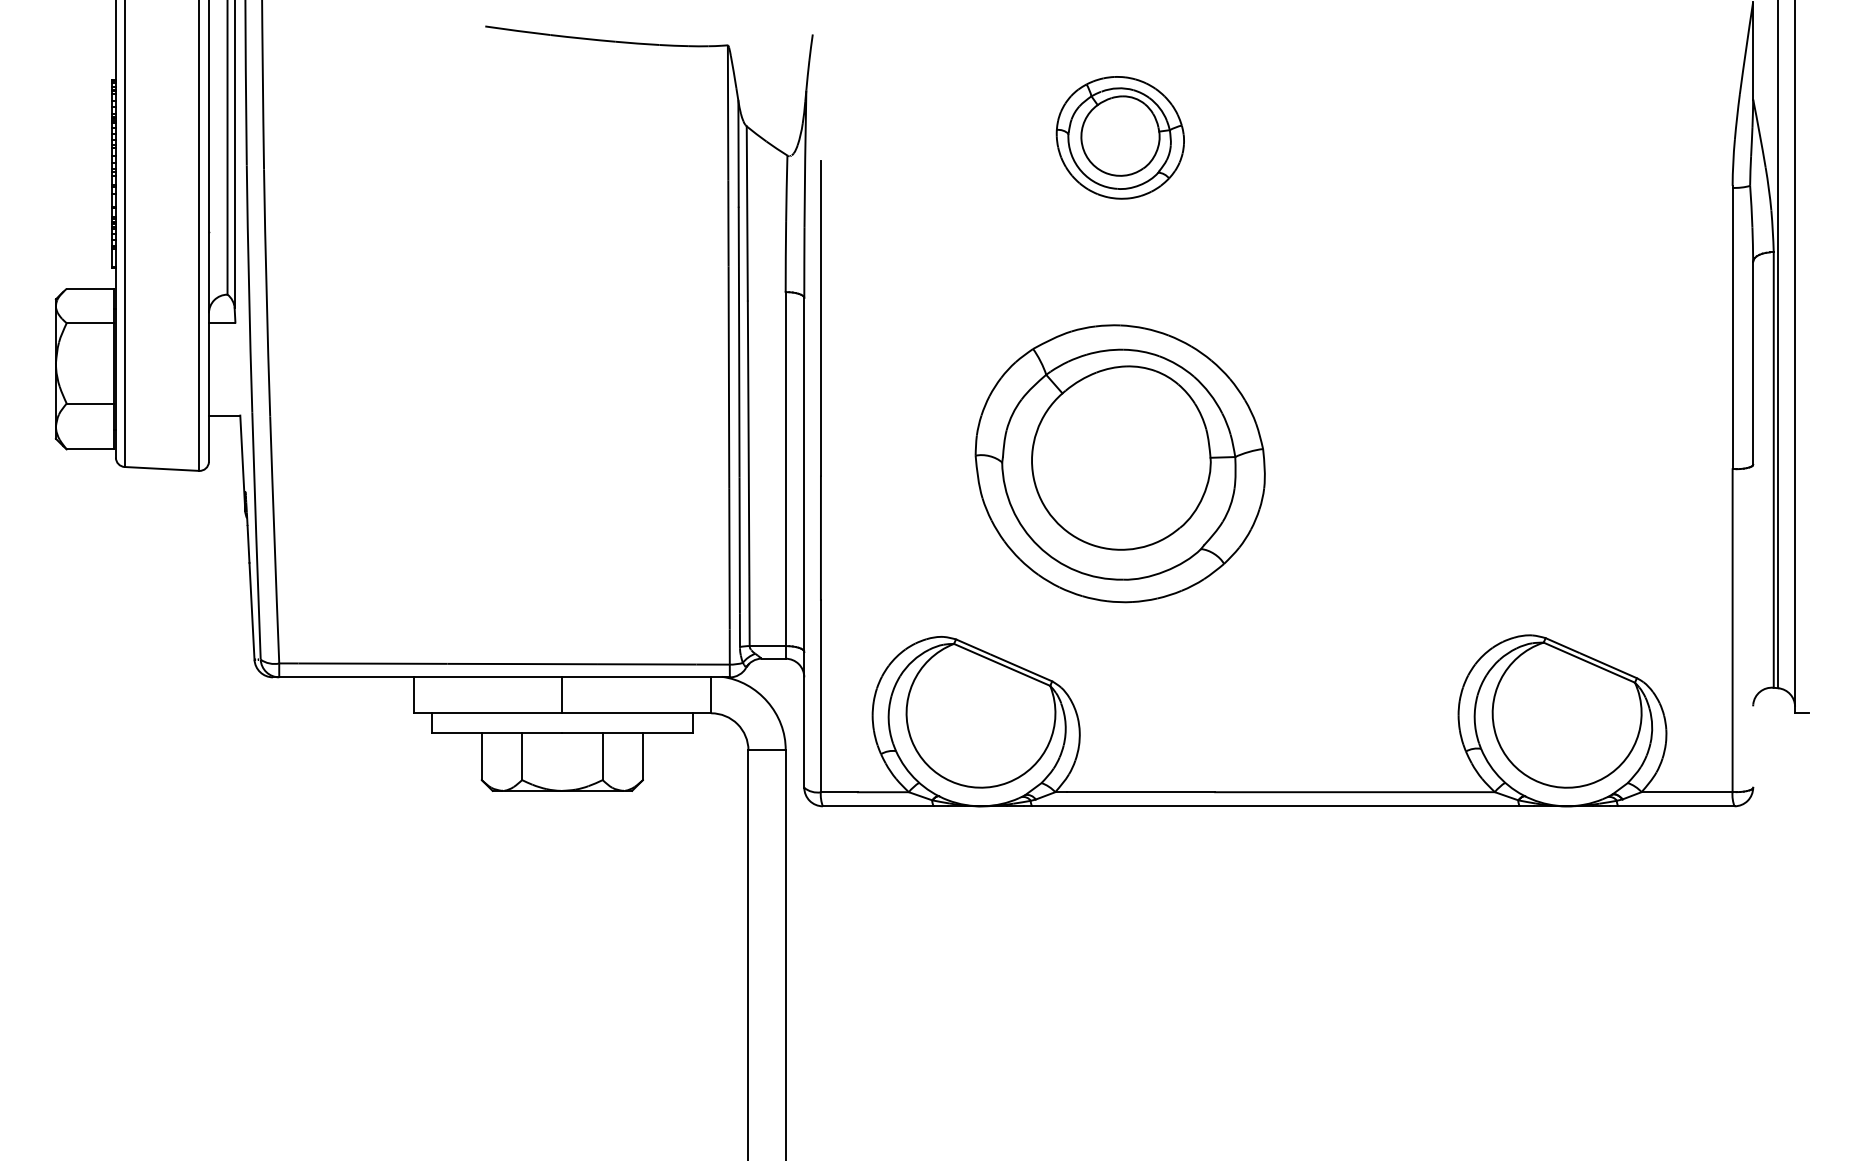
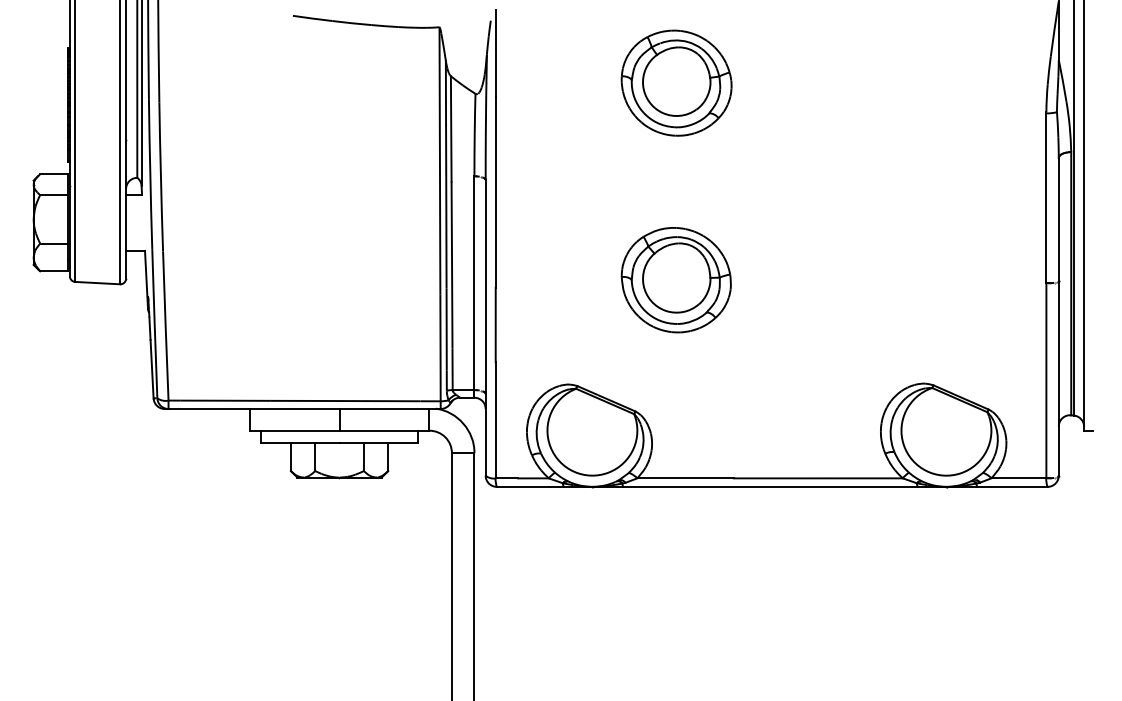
line: (820, 87) -> (495, 52), added
part: (1120, 136) -> (676, 82), size x1.43
part: (1118, 464) -> (675, 280), size x0.62
line: (1752, 625) -> (1058, 377), added

